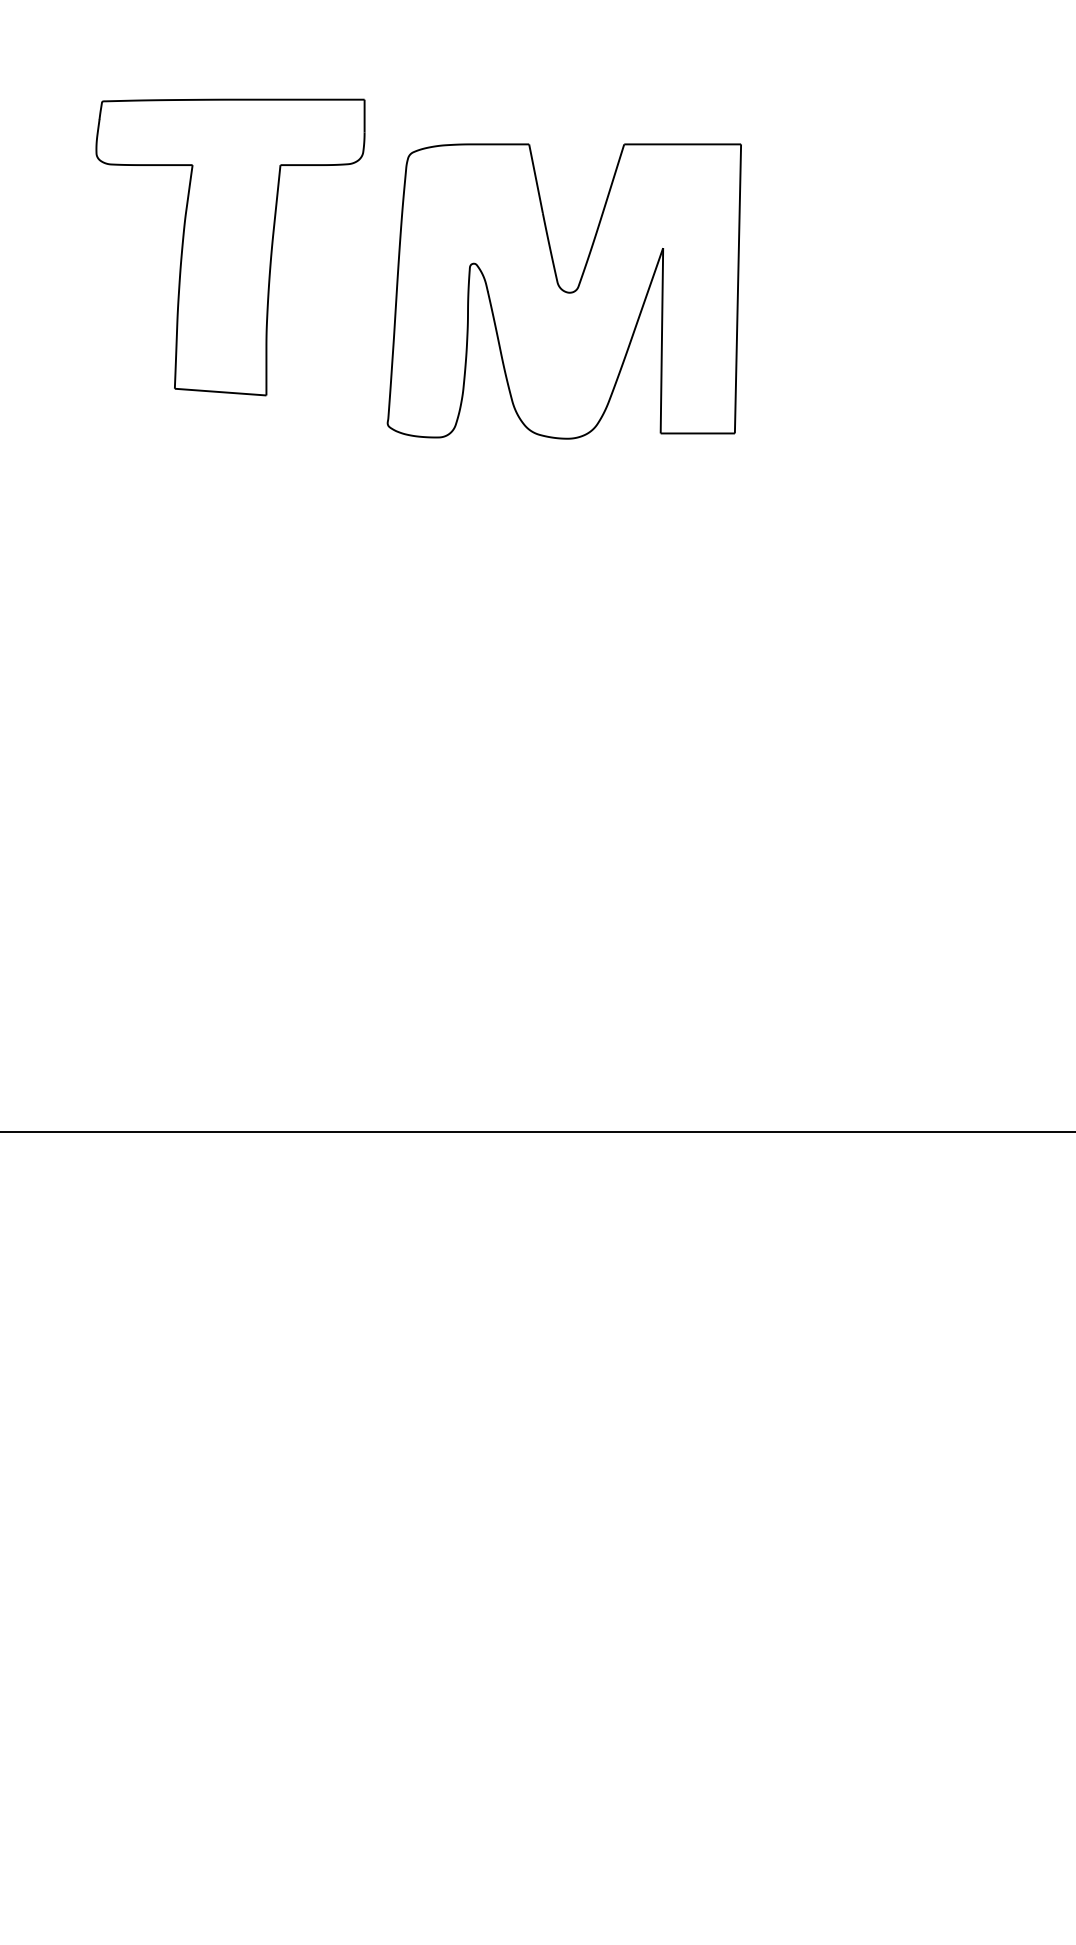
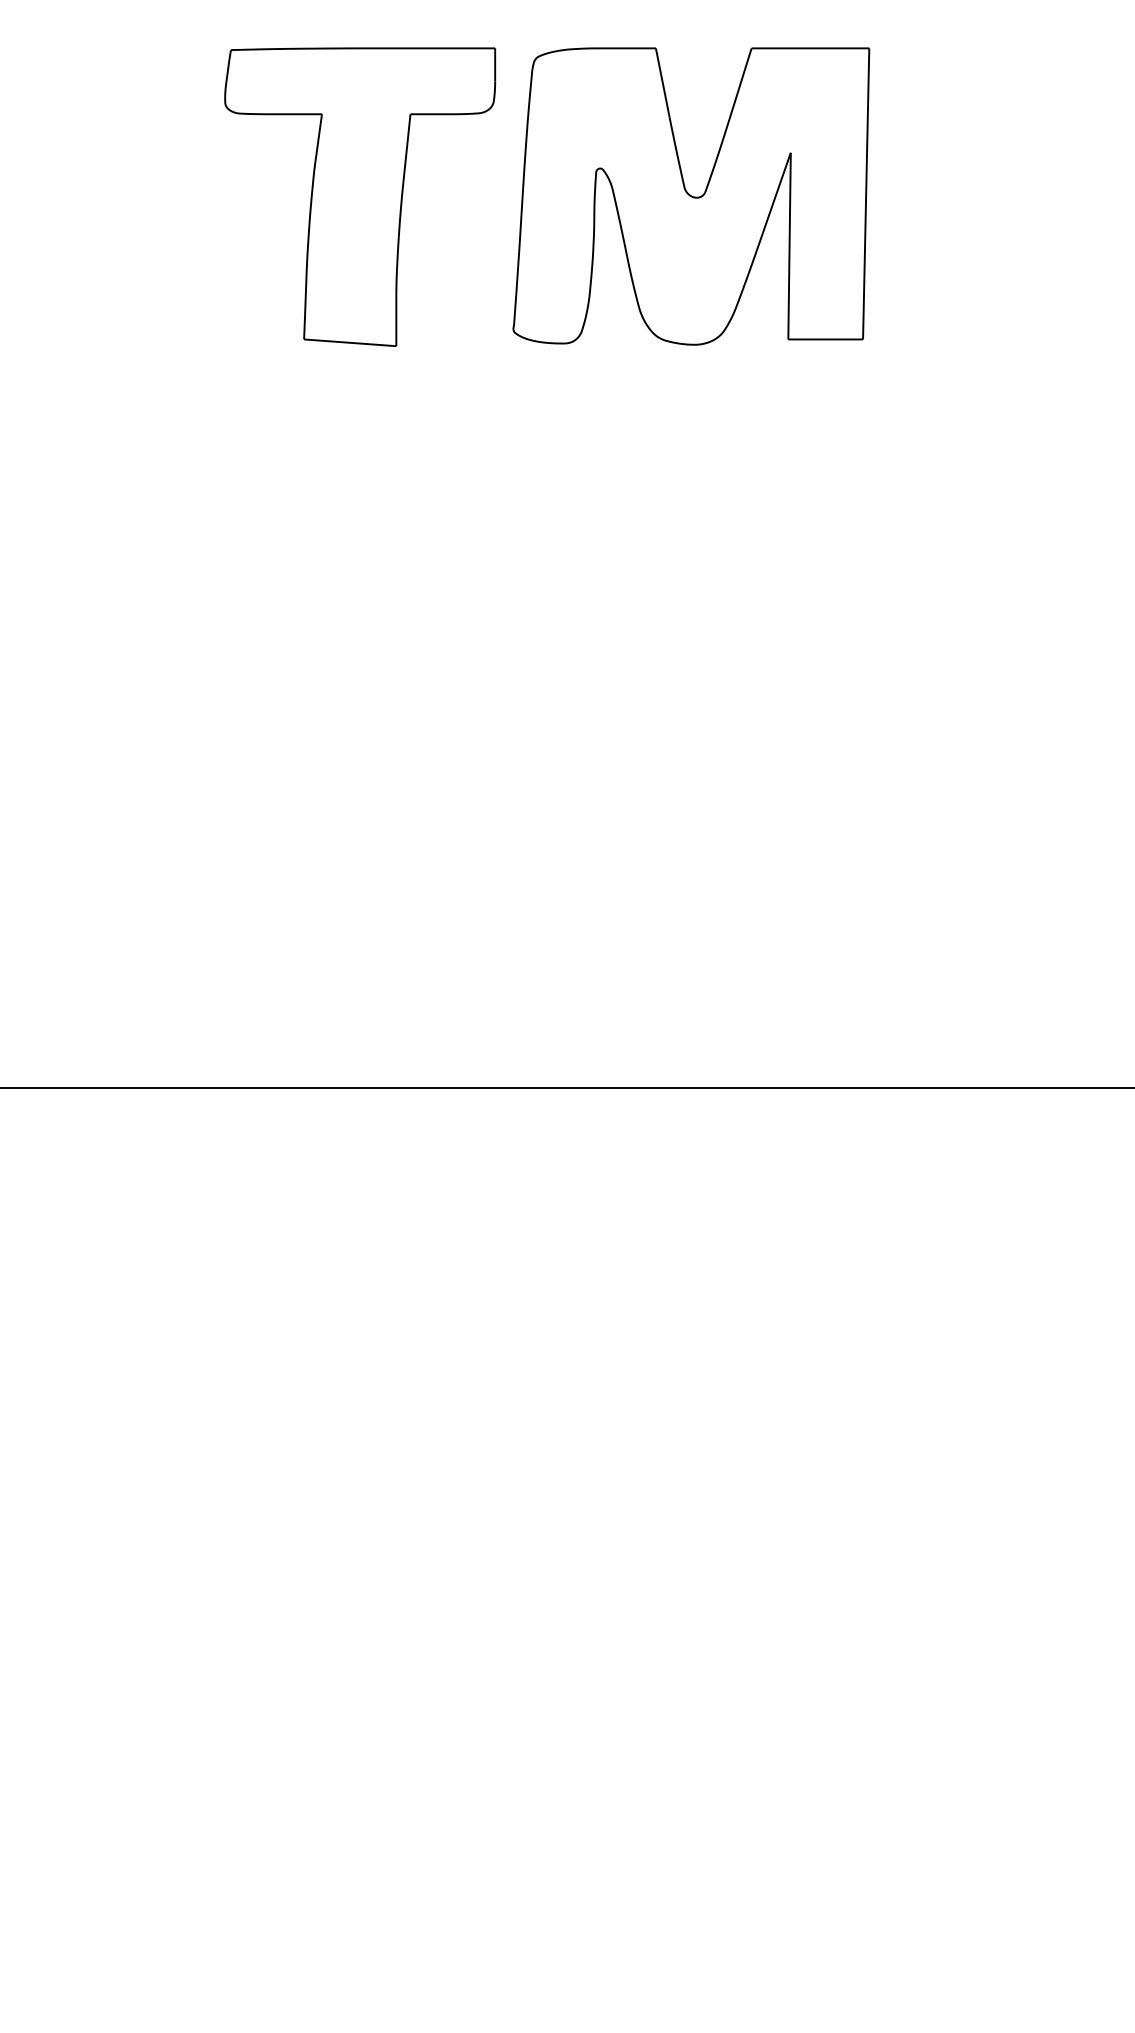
part: (564, 291) -> (691, 196), moved

